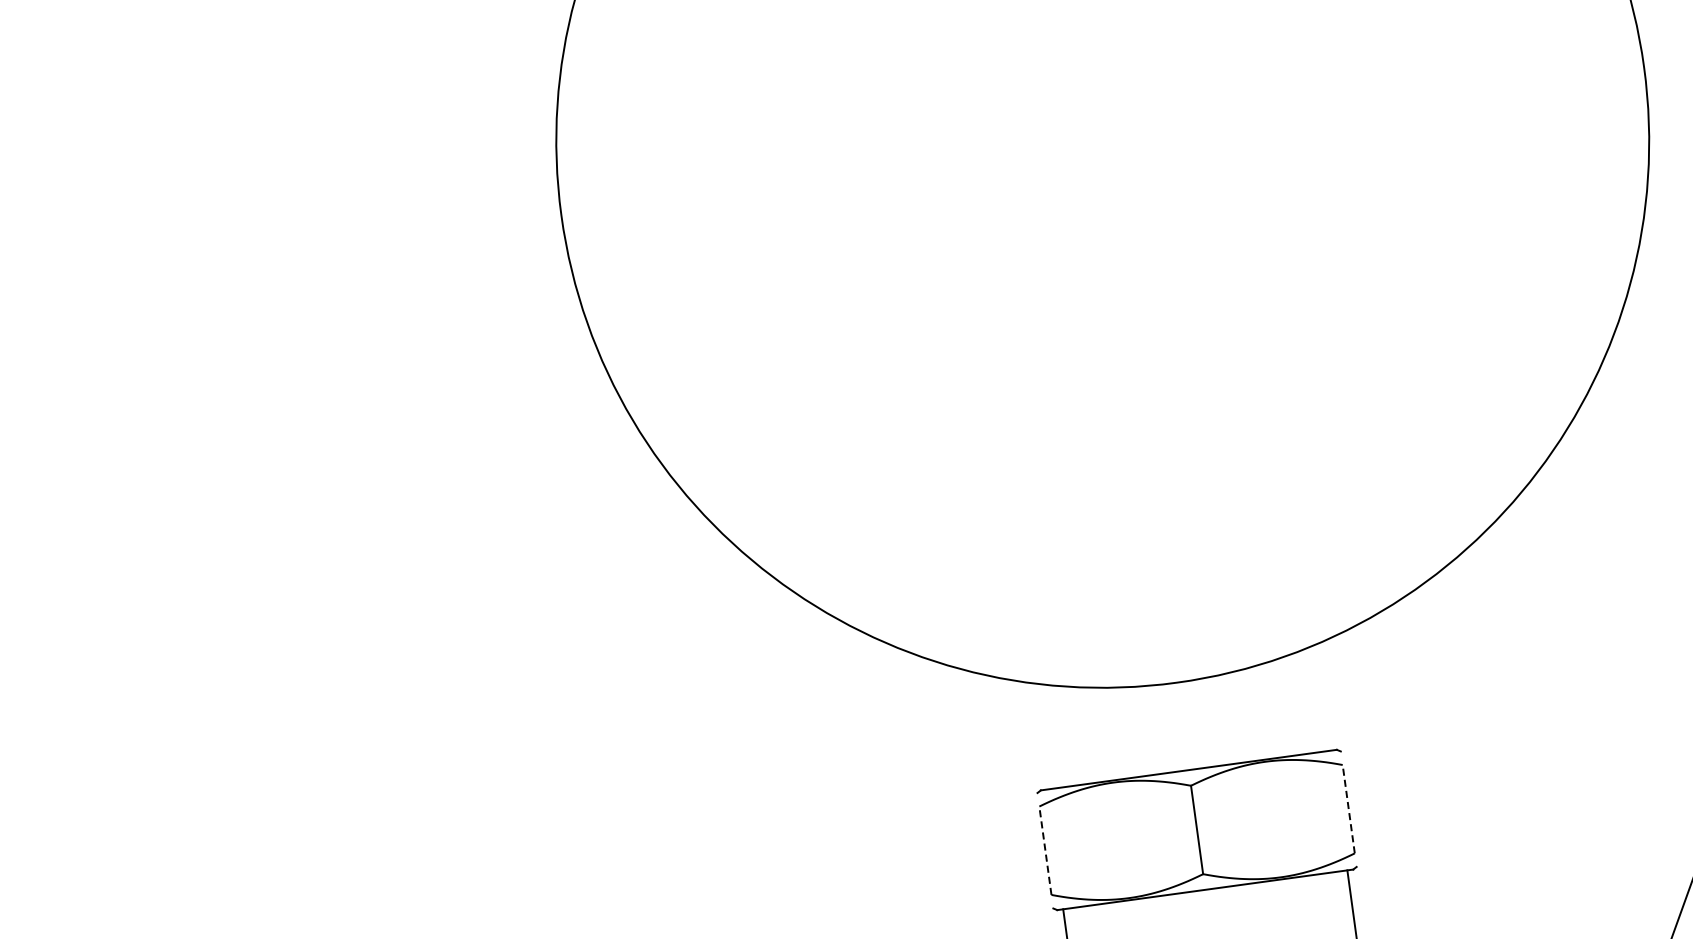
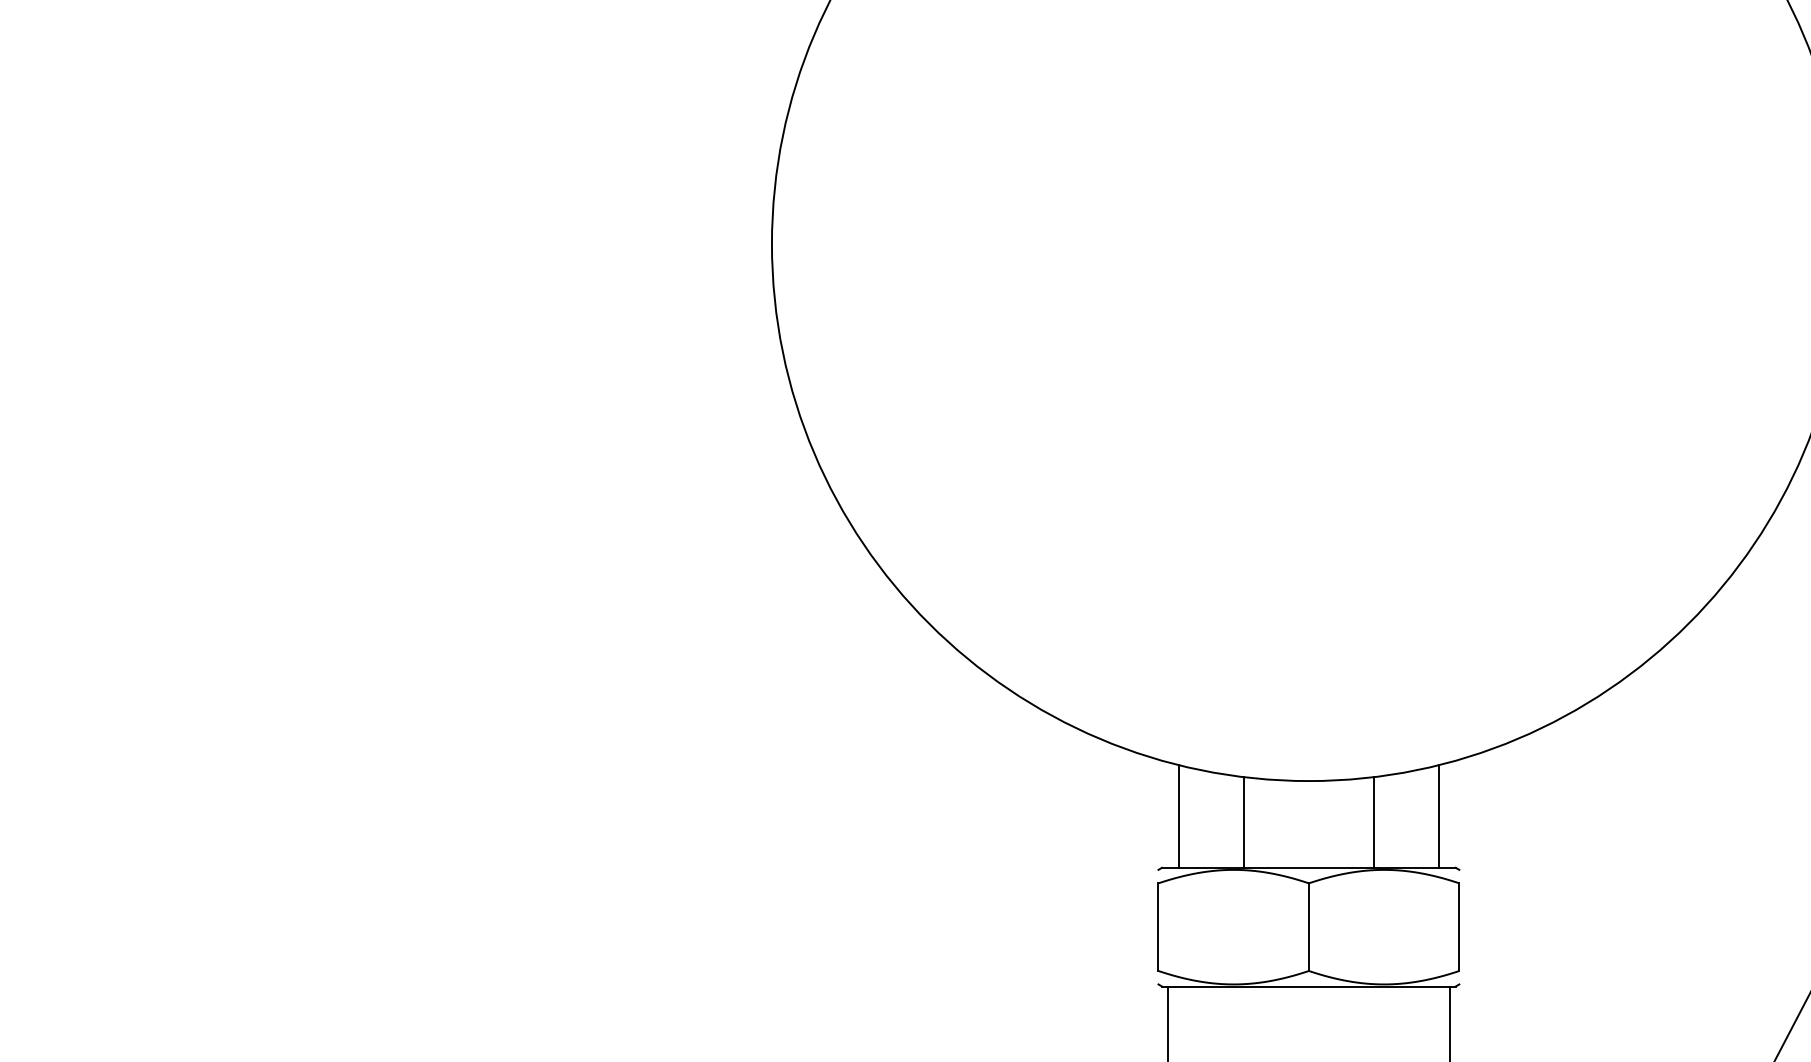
line: (1312, 700) -> (1438, 816), added
line: (1247, 715) -> (1373, 822), added
line: (1116, 733) -> (1243, 822), added
line: (1050, 736) -> (1178, 816), added
line: (1348, 809) -> (1459, 927), dashed -> solid
line: (1045, 851) -> (1158, 927), dashed -> solid

